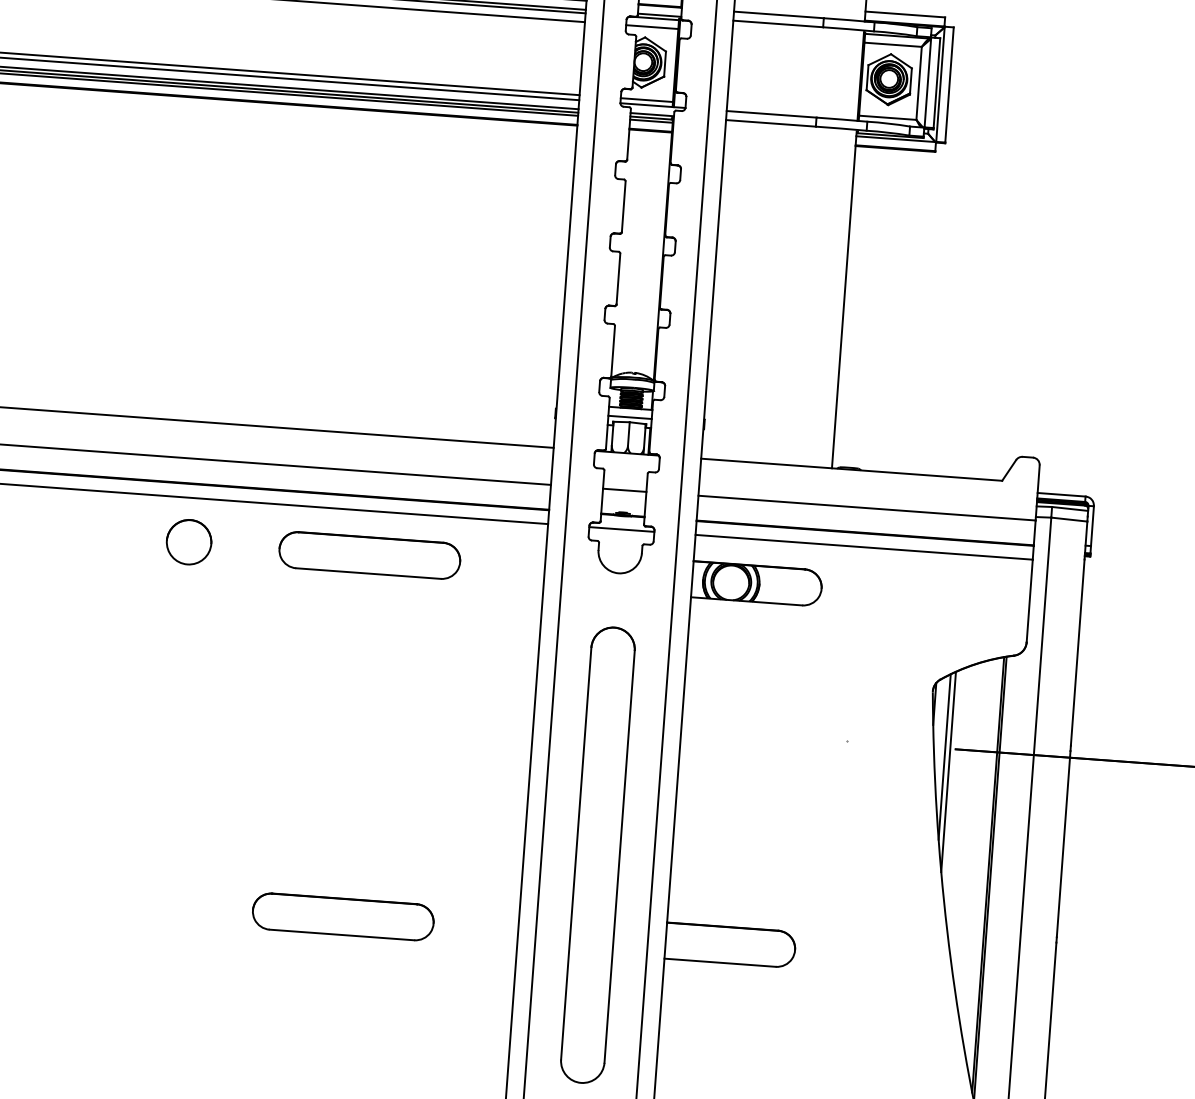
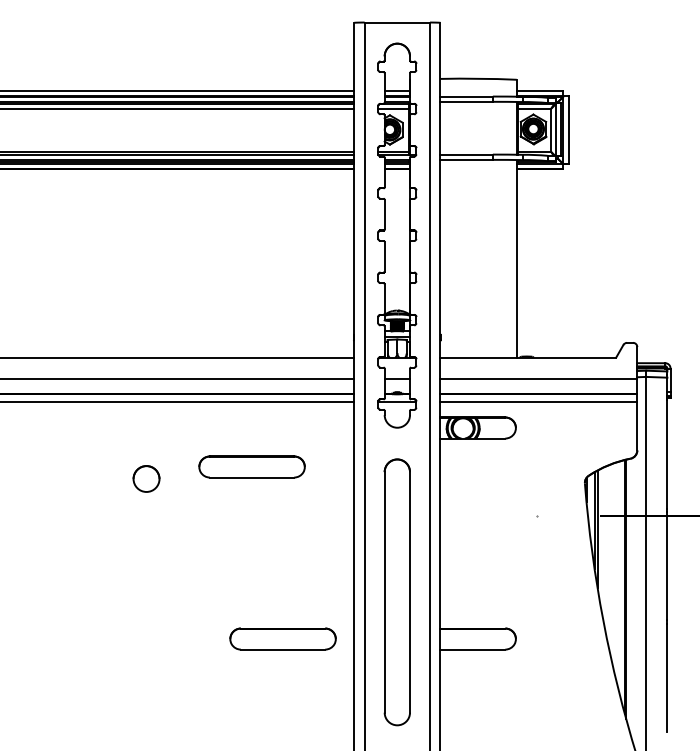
part: (189, 541) -> (146, 478), moved
part: (368, 554) -> (251, 466), moved
part: (342, 915) -> (282, 638), moved

